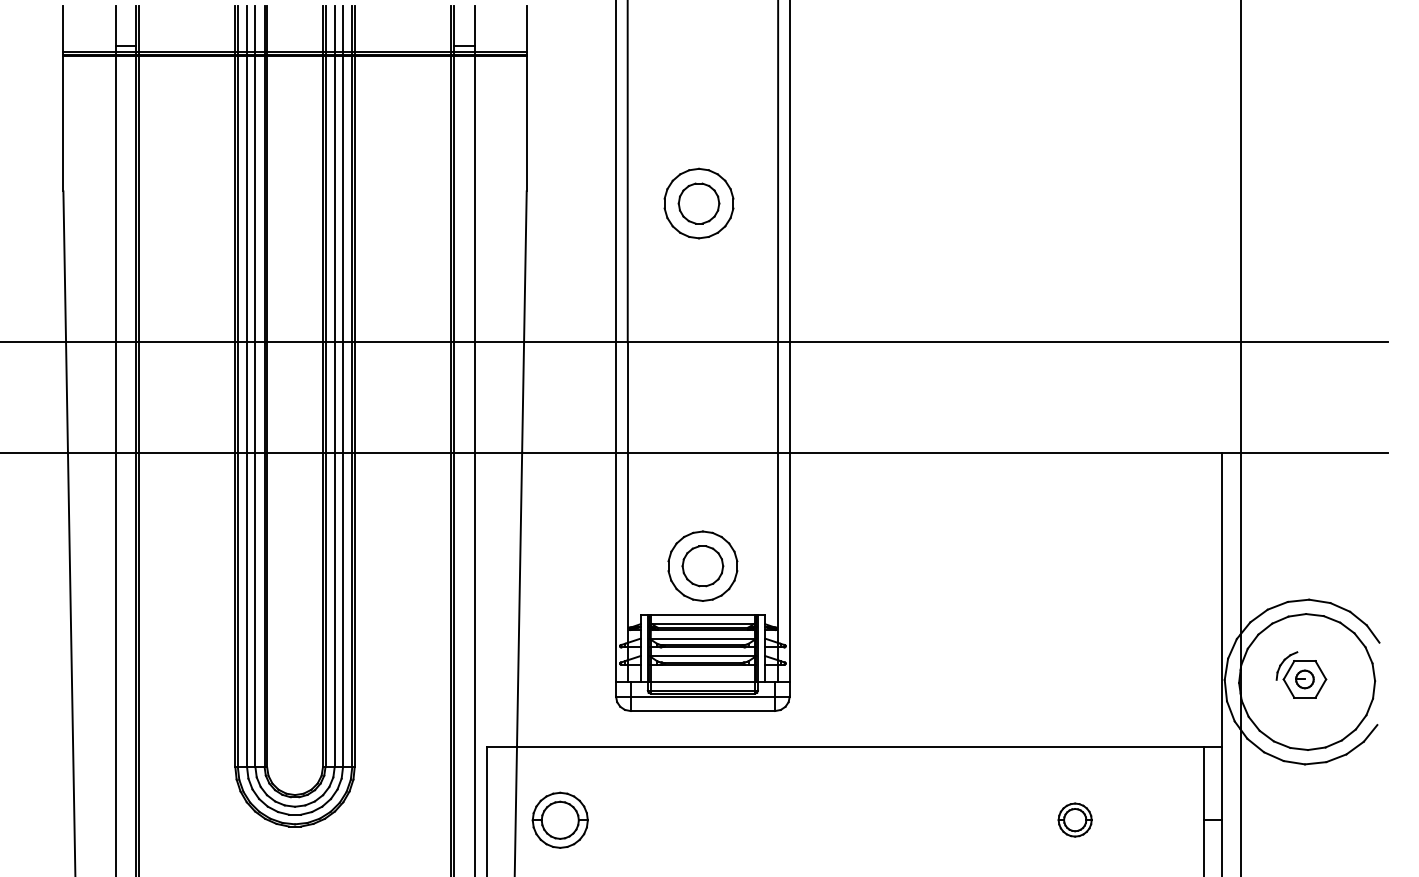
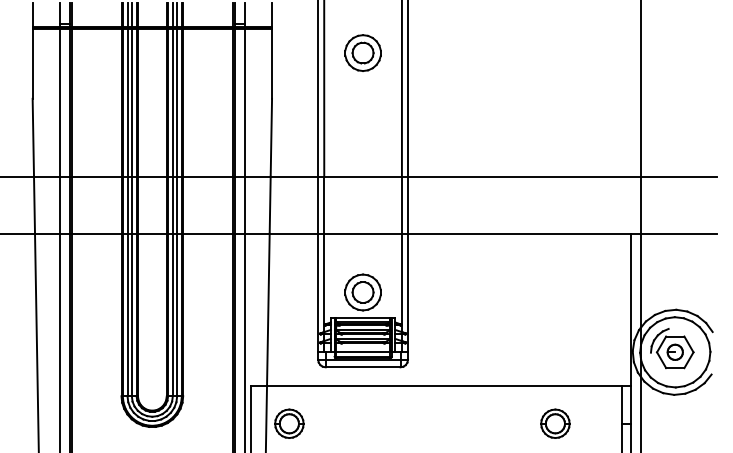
part: (697, 202) -> (362, 52), moved
part: (1301, 674) -> (672, 348), size x1.67
part: (1075, 819) -> (555, 423), size x1.67

